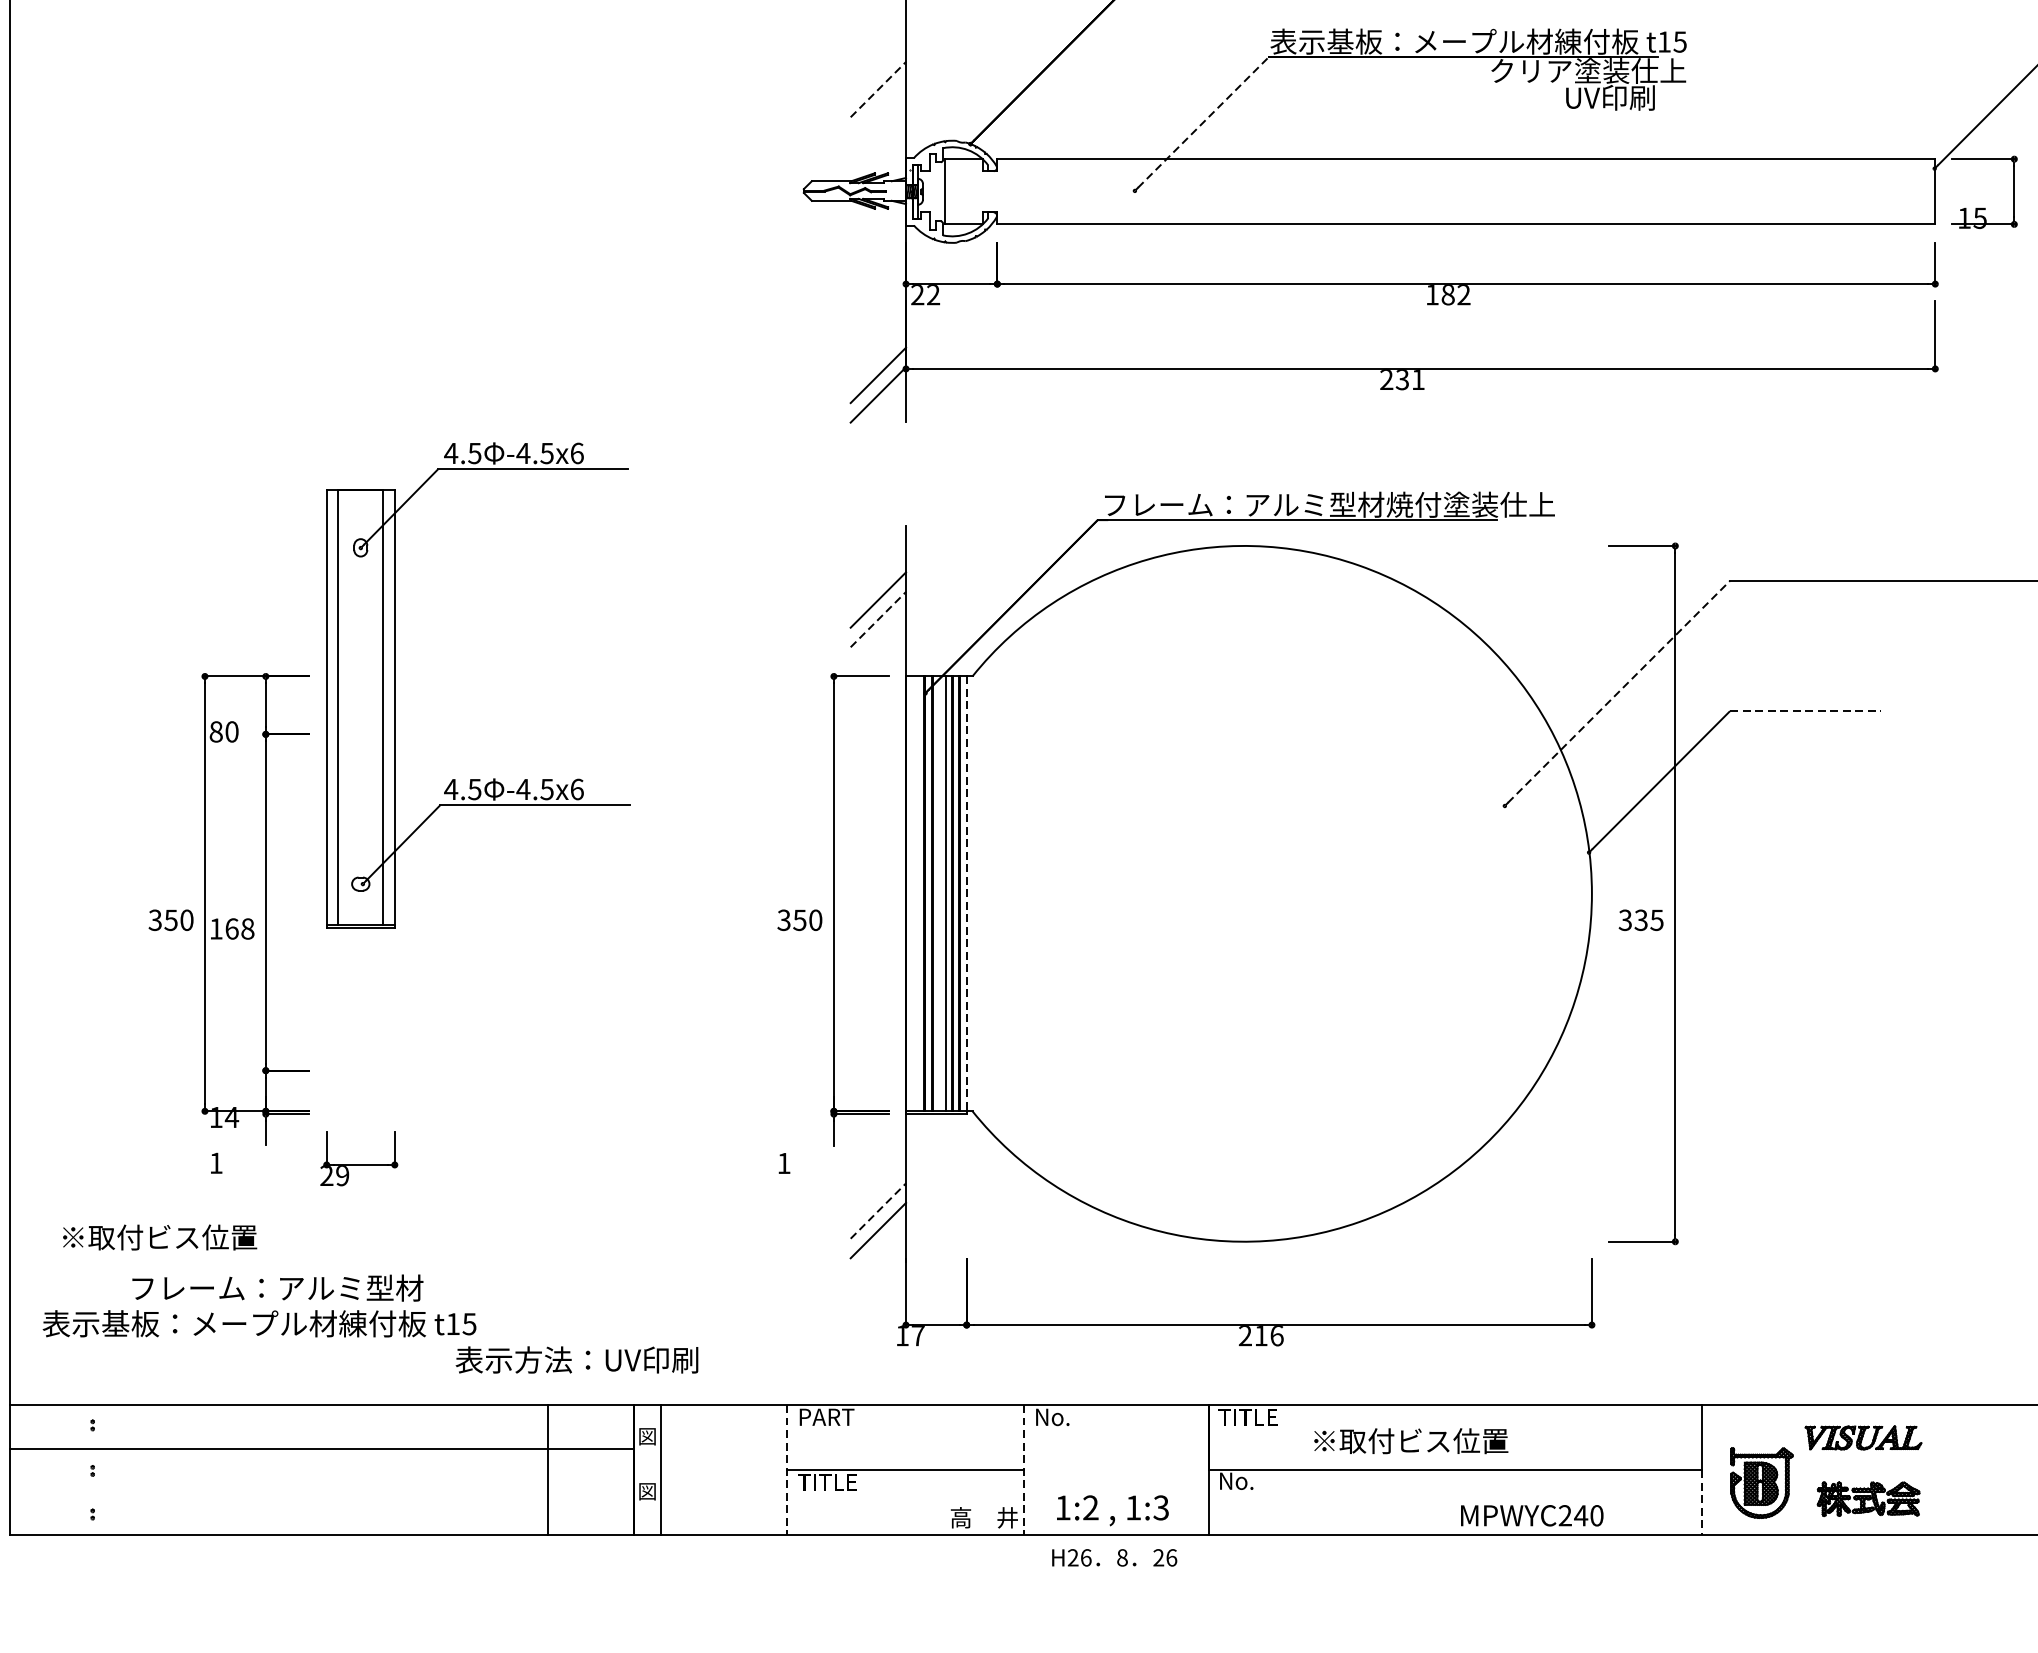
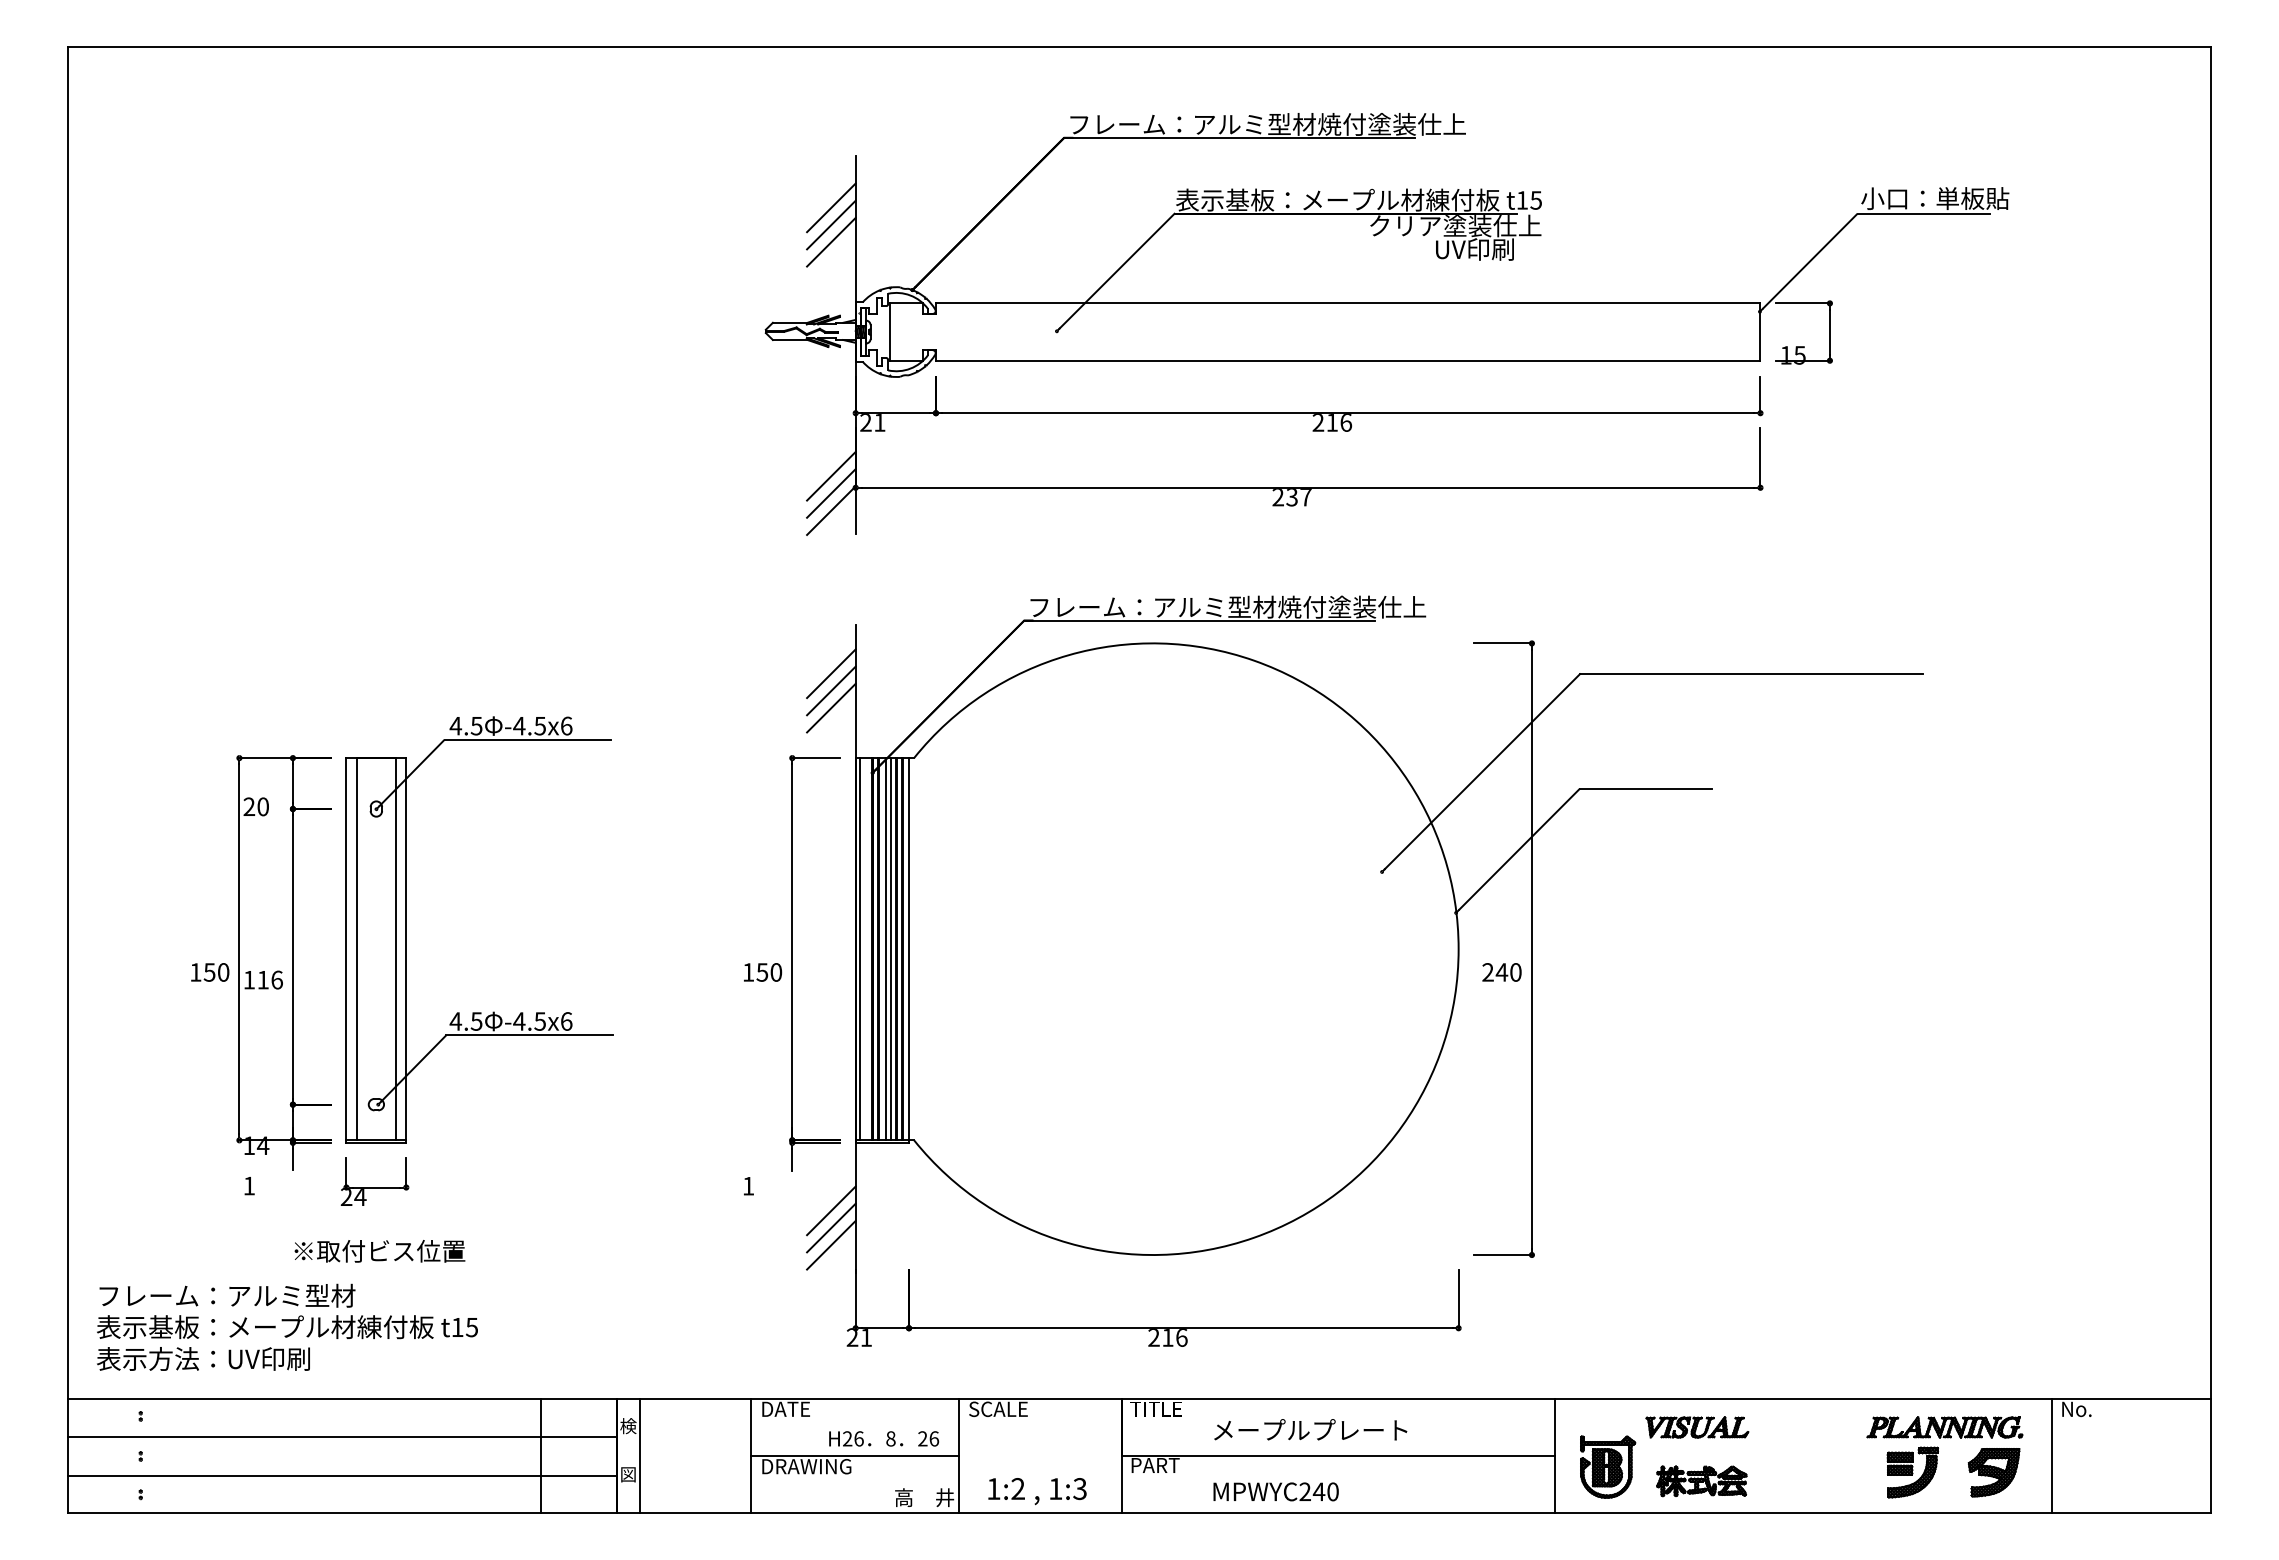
line: (878, 50) -> (831, 207), added
line: (878, 69) -> (831, 224), added
line: (878, 88) -> (831, 241), dashed -> solid
line: (1203, 121) -> (1117, 270), dashed -> solid
text: (933, 294) -> (879, 422), 22 -> 21
text: (1448, 294) -> (1332, 422), 182 -> 216
line: (878, 354) -> (831, 475), added
text: (1417, 379) -> (1305, 497), 231 -> 237
line: (878, 580) -> (831, 673), added
line: (878, 618) -> (831, 707), dashed -> solid
part: (395, 684) -> (406, 929), moved
line: (1619, 691) -> (1482, 771), dashed -> solid
line: (1805, 711) -> (1646, 788), dashed -> solid
text: (216, 731) -> (249, 806), 80 -> 20
line: (911, 894) -> (860, 949), added
line: (939, 894) -> (885, 949), added
line: (967, 894) -> (909, 949), dashed -> solid
text: (154, 920) -> (195, 972), 350 -> 150
text: (784, 920) -> (748, 972), 350 -> 150
text: (1640, 920) -> (1501, 972), 335 -> 240
text: (239, 928) -> (269, 979), 168 -> 116
text: (342, 1176) -> (360, 1197), 29 -> 24
line: (878, 1191) -> (831, 1210), added
line: (878, 1210) -> (831, 1227), dashed -> solid
text: (159, 1237) -> (379, 1251), moved
text: (277, 1287) -> (227, 1295), moved
text: (910, 1335) -> (859, 1337), 17 -> 21
text: (577, 1359) -> (203, 1358), moved
text: (828, 1416) -> (787, 1408), PART -> DATE
text: (1068, 1417) -> (998, 1409), No. -> SCALE
text: (647, 1436) -> (628, 1426), 図 -> 検
text: (1423, 1441) -> (1310, 1430), ※取付ビス位置 -> メープルプレート
line: (786, 1470) -> (750, 1456), dashed -> solid
line: (1024, 1470) -> (959, 1456), dashed -> solid
text: (1248, 1481) -> (1156, 1465), No. -> PART
text: (850, 1482) -> (806, 1466), TITLE -> DRAWING
line: (322, 1492) -> (342, 1475), added
line: (1702, 1502) -> (1555, 1484), dashed -> solid
text: (1531, 1515) -> (1275, 1491), moved
text: (1115, 1557) -> (884, 1438), moved

